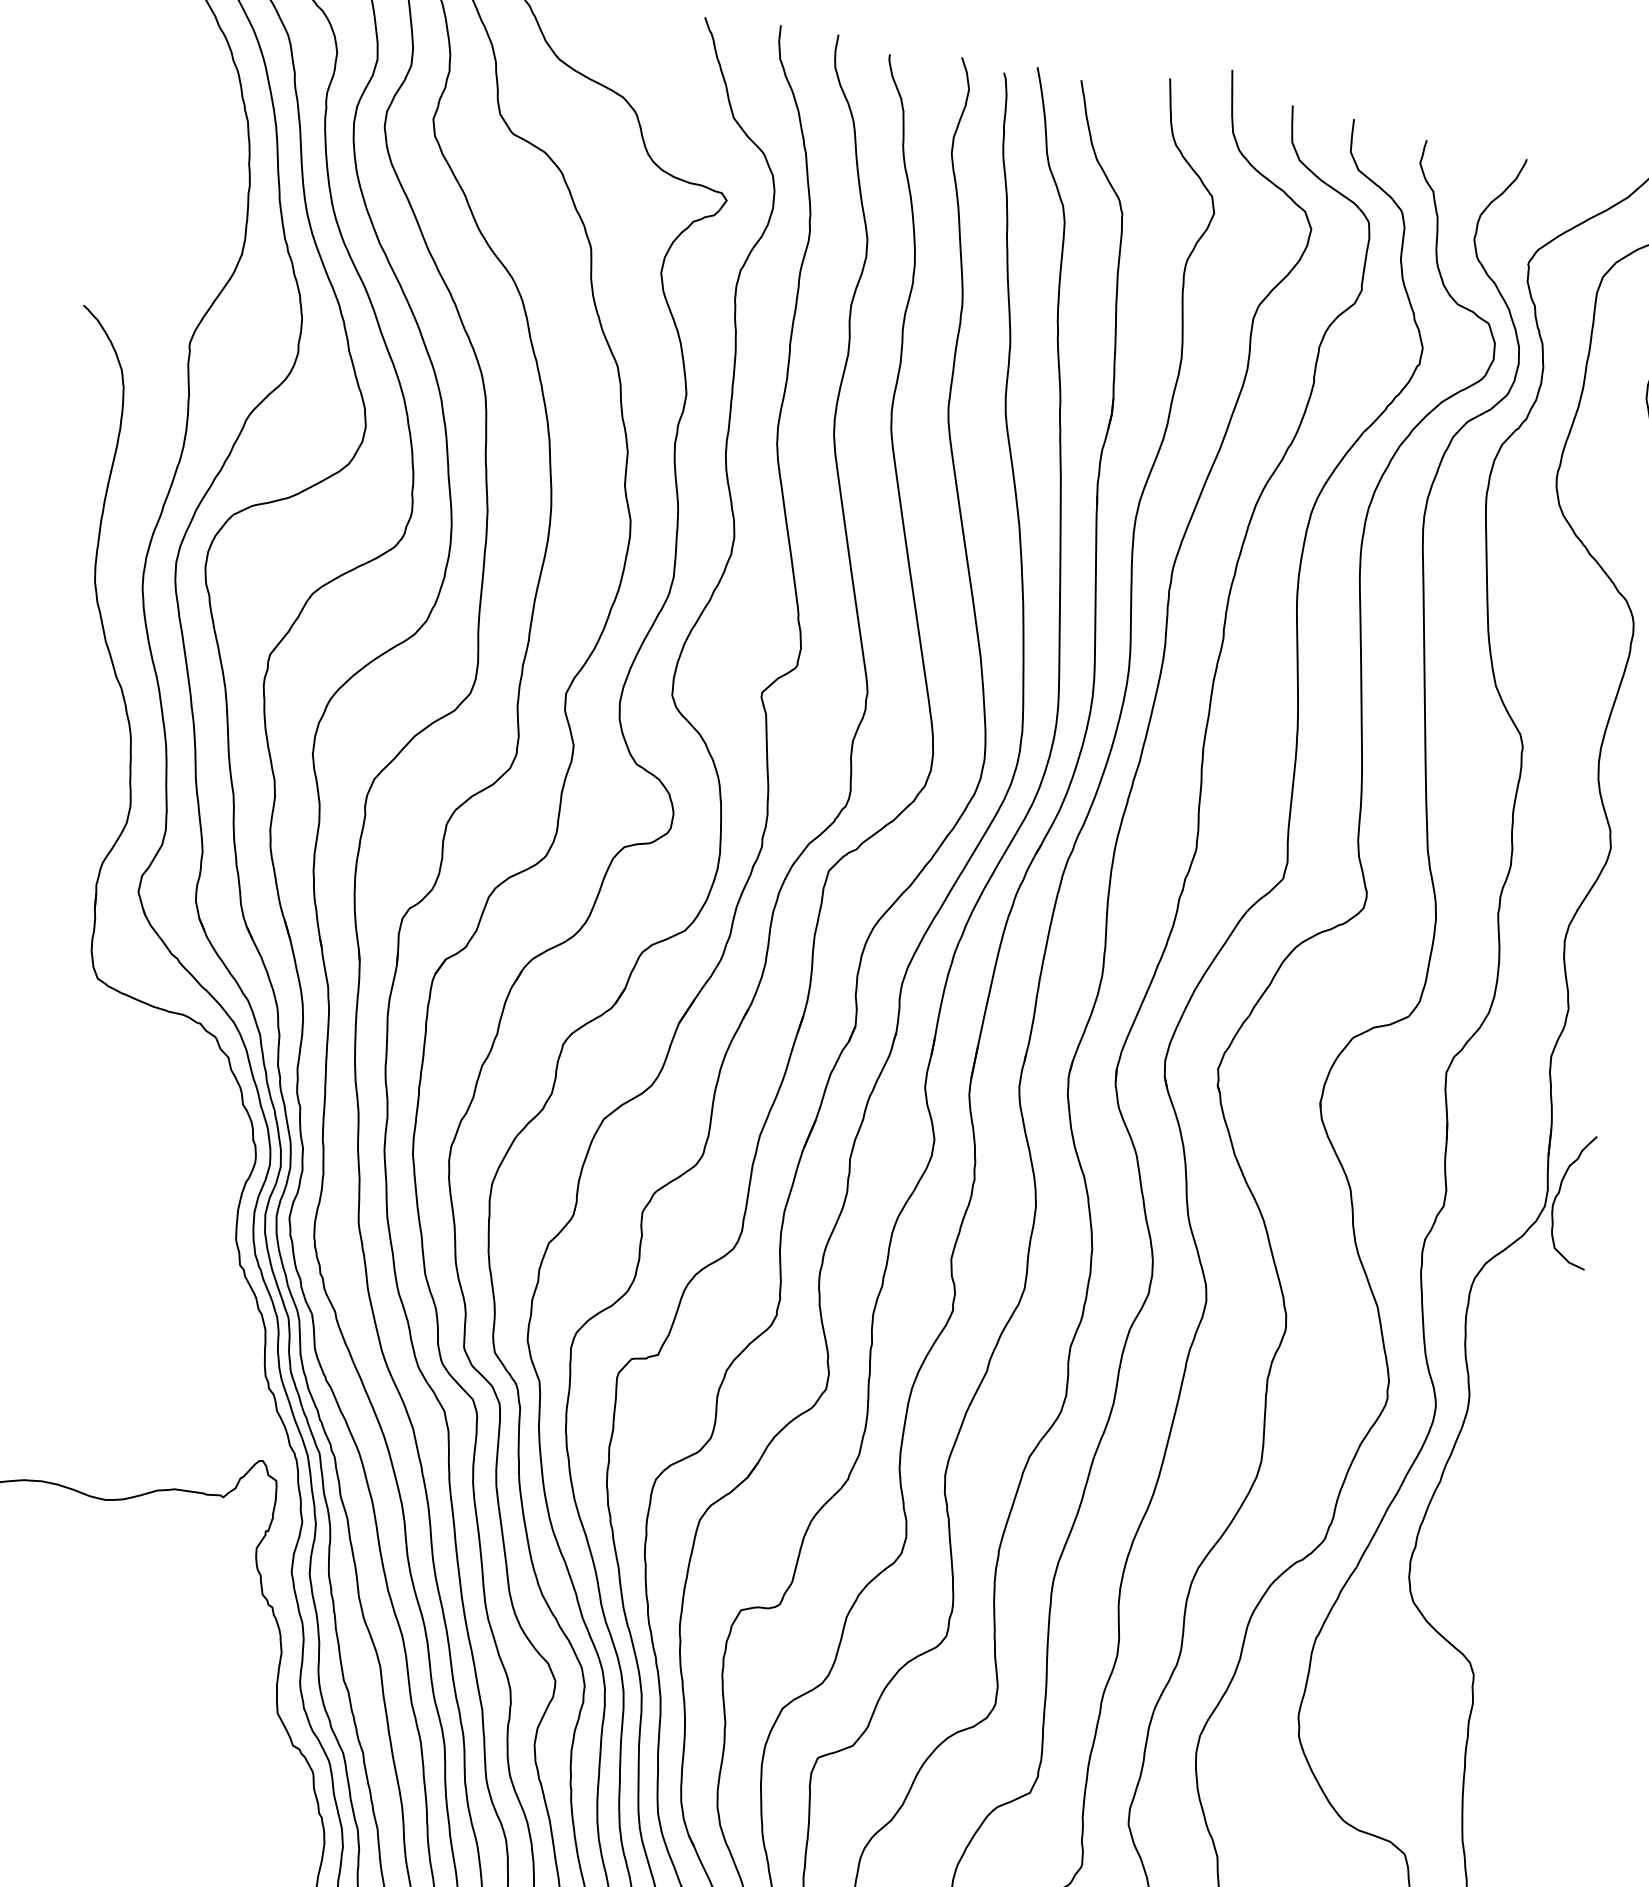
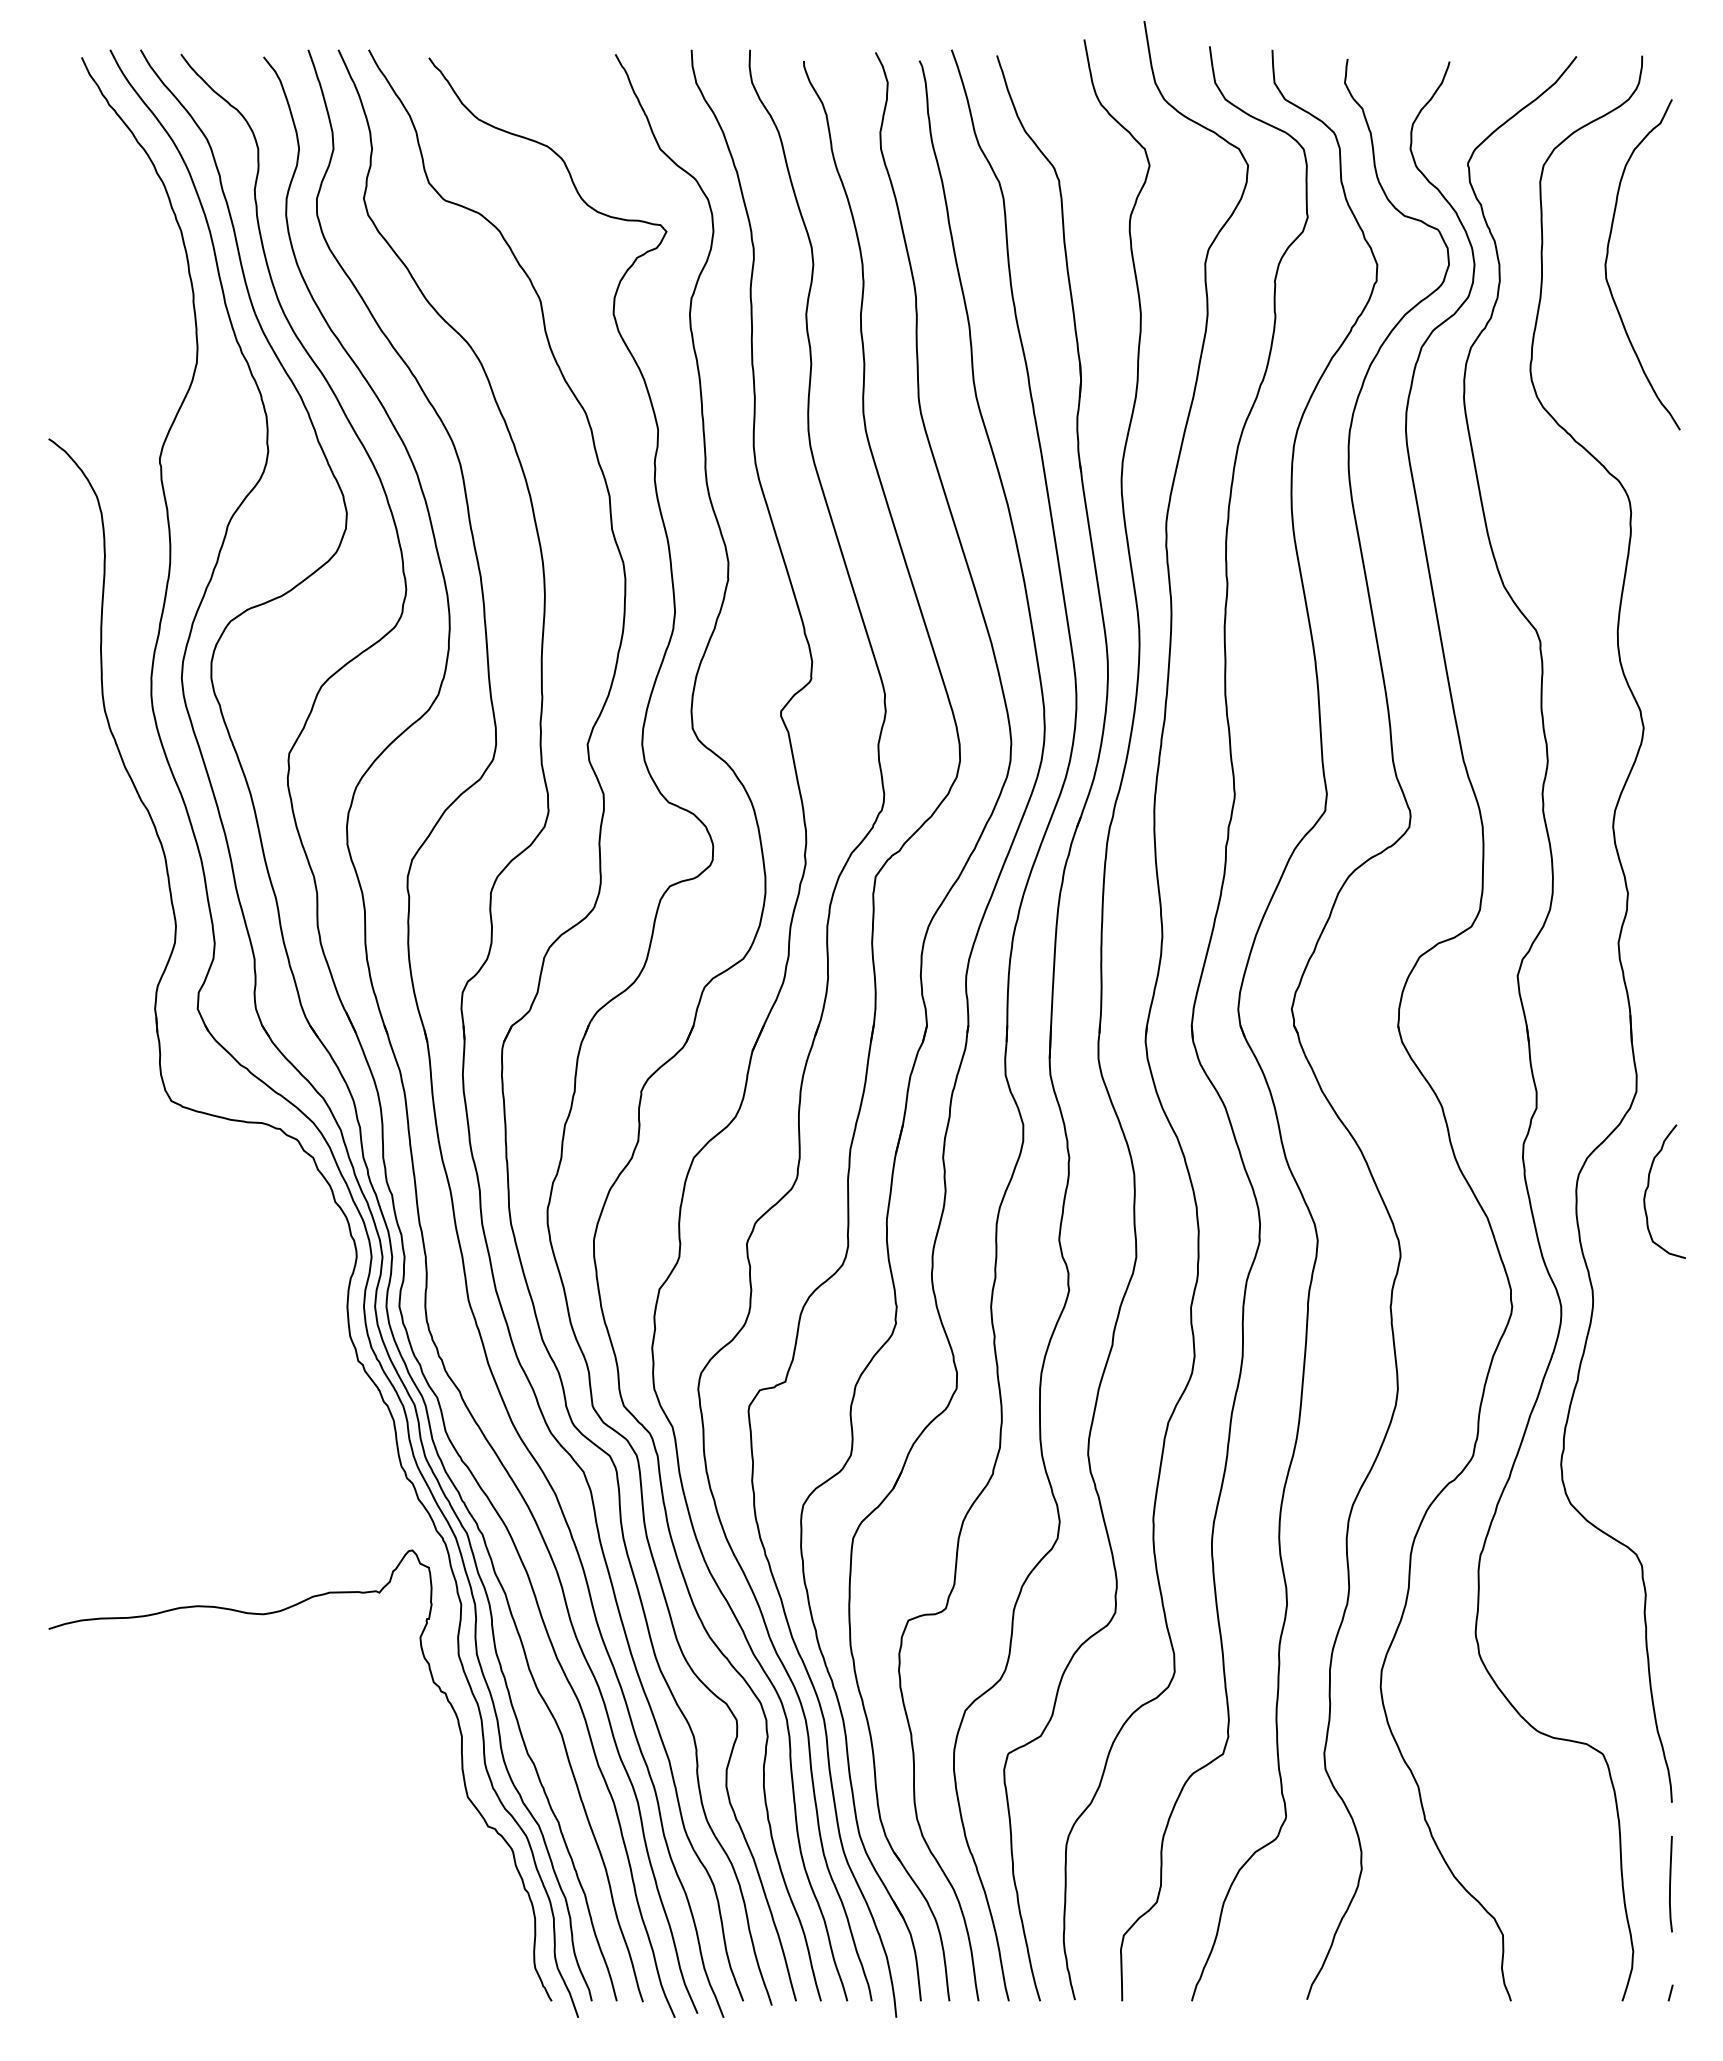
curve: (1560, 1192) -> (1649, 1185), moved

